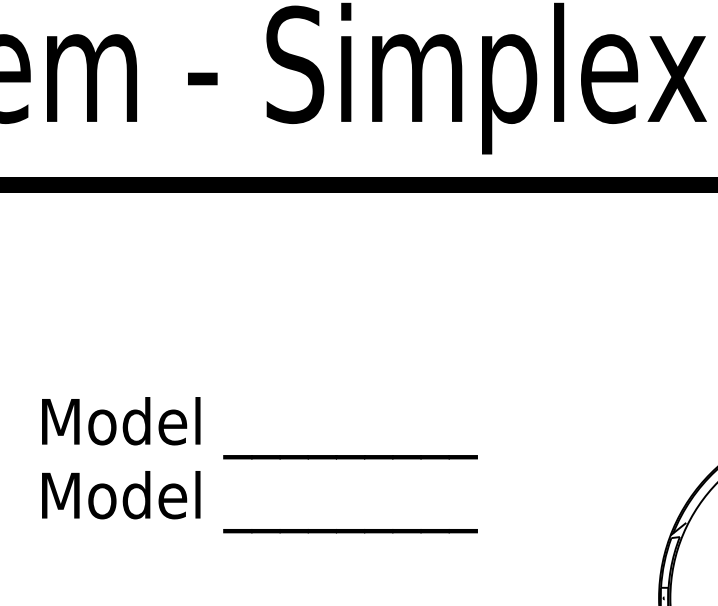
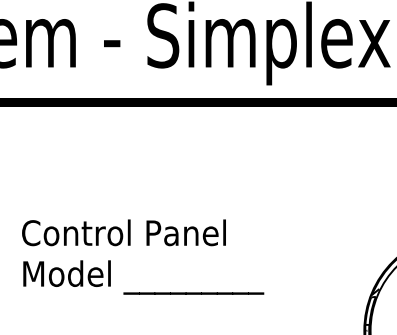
text: (259, 427) -> (143, 236), Model _________ -> Control Panel

